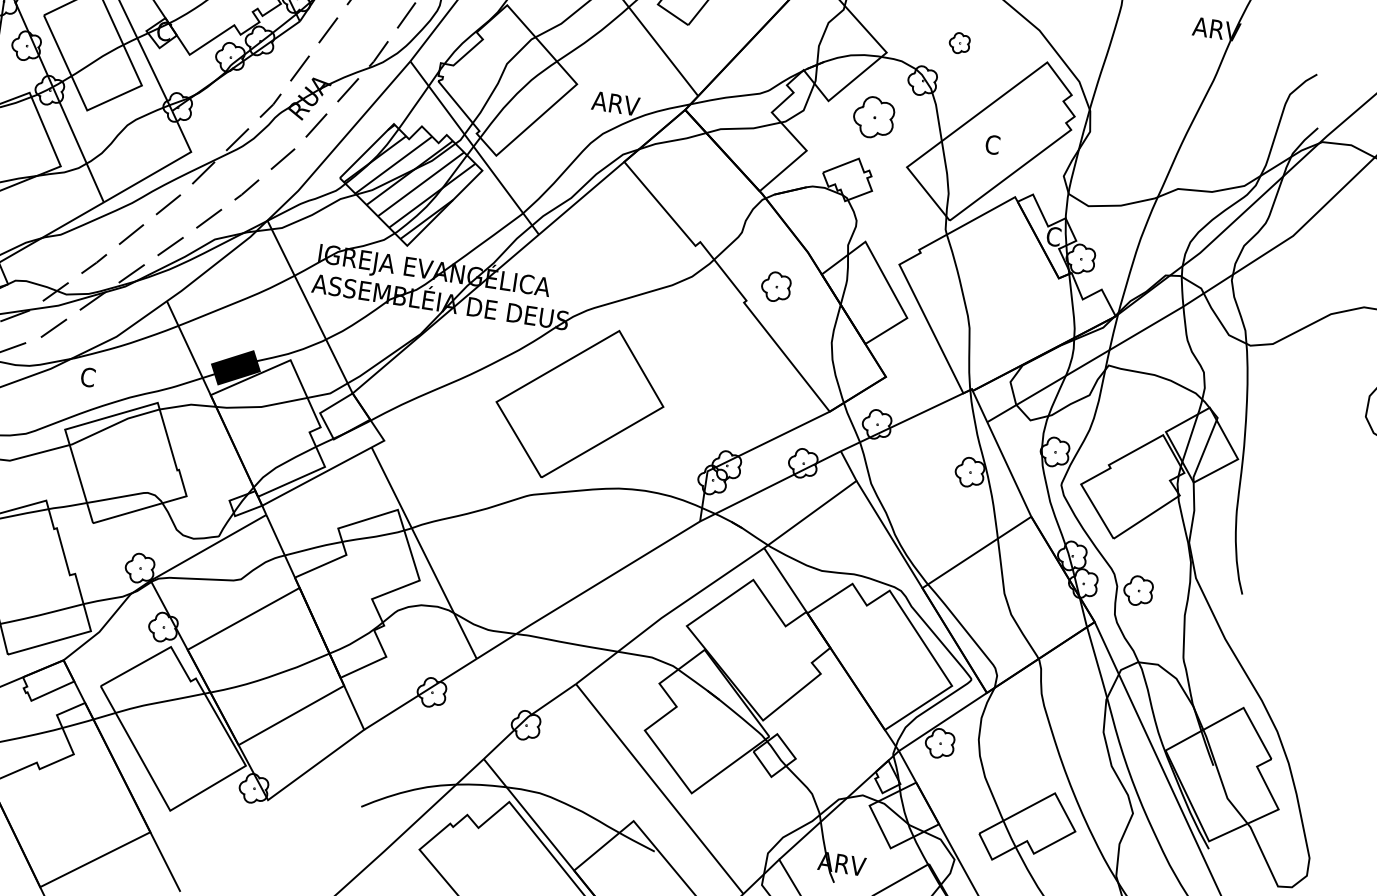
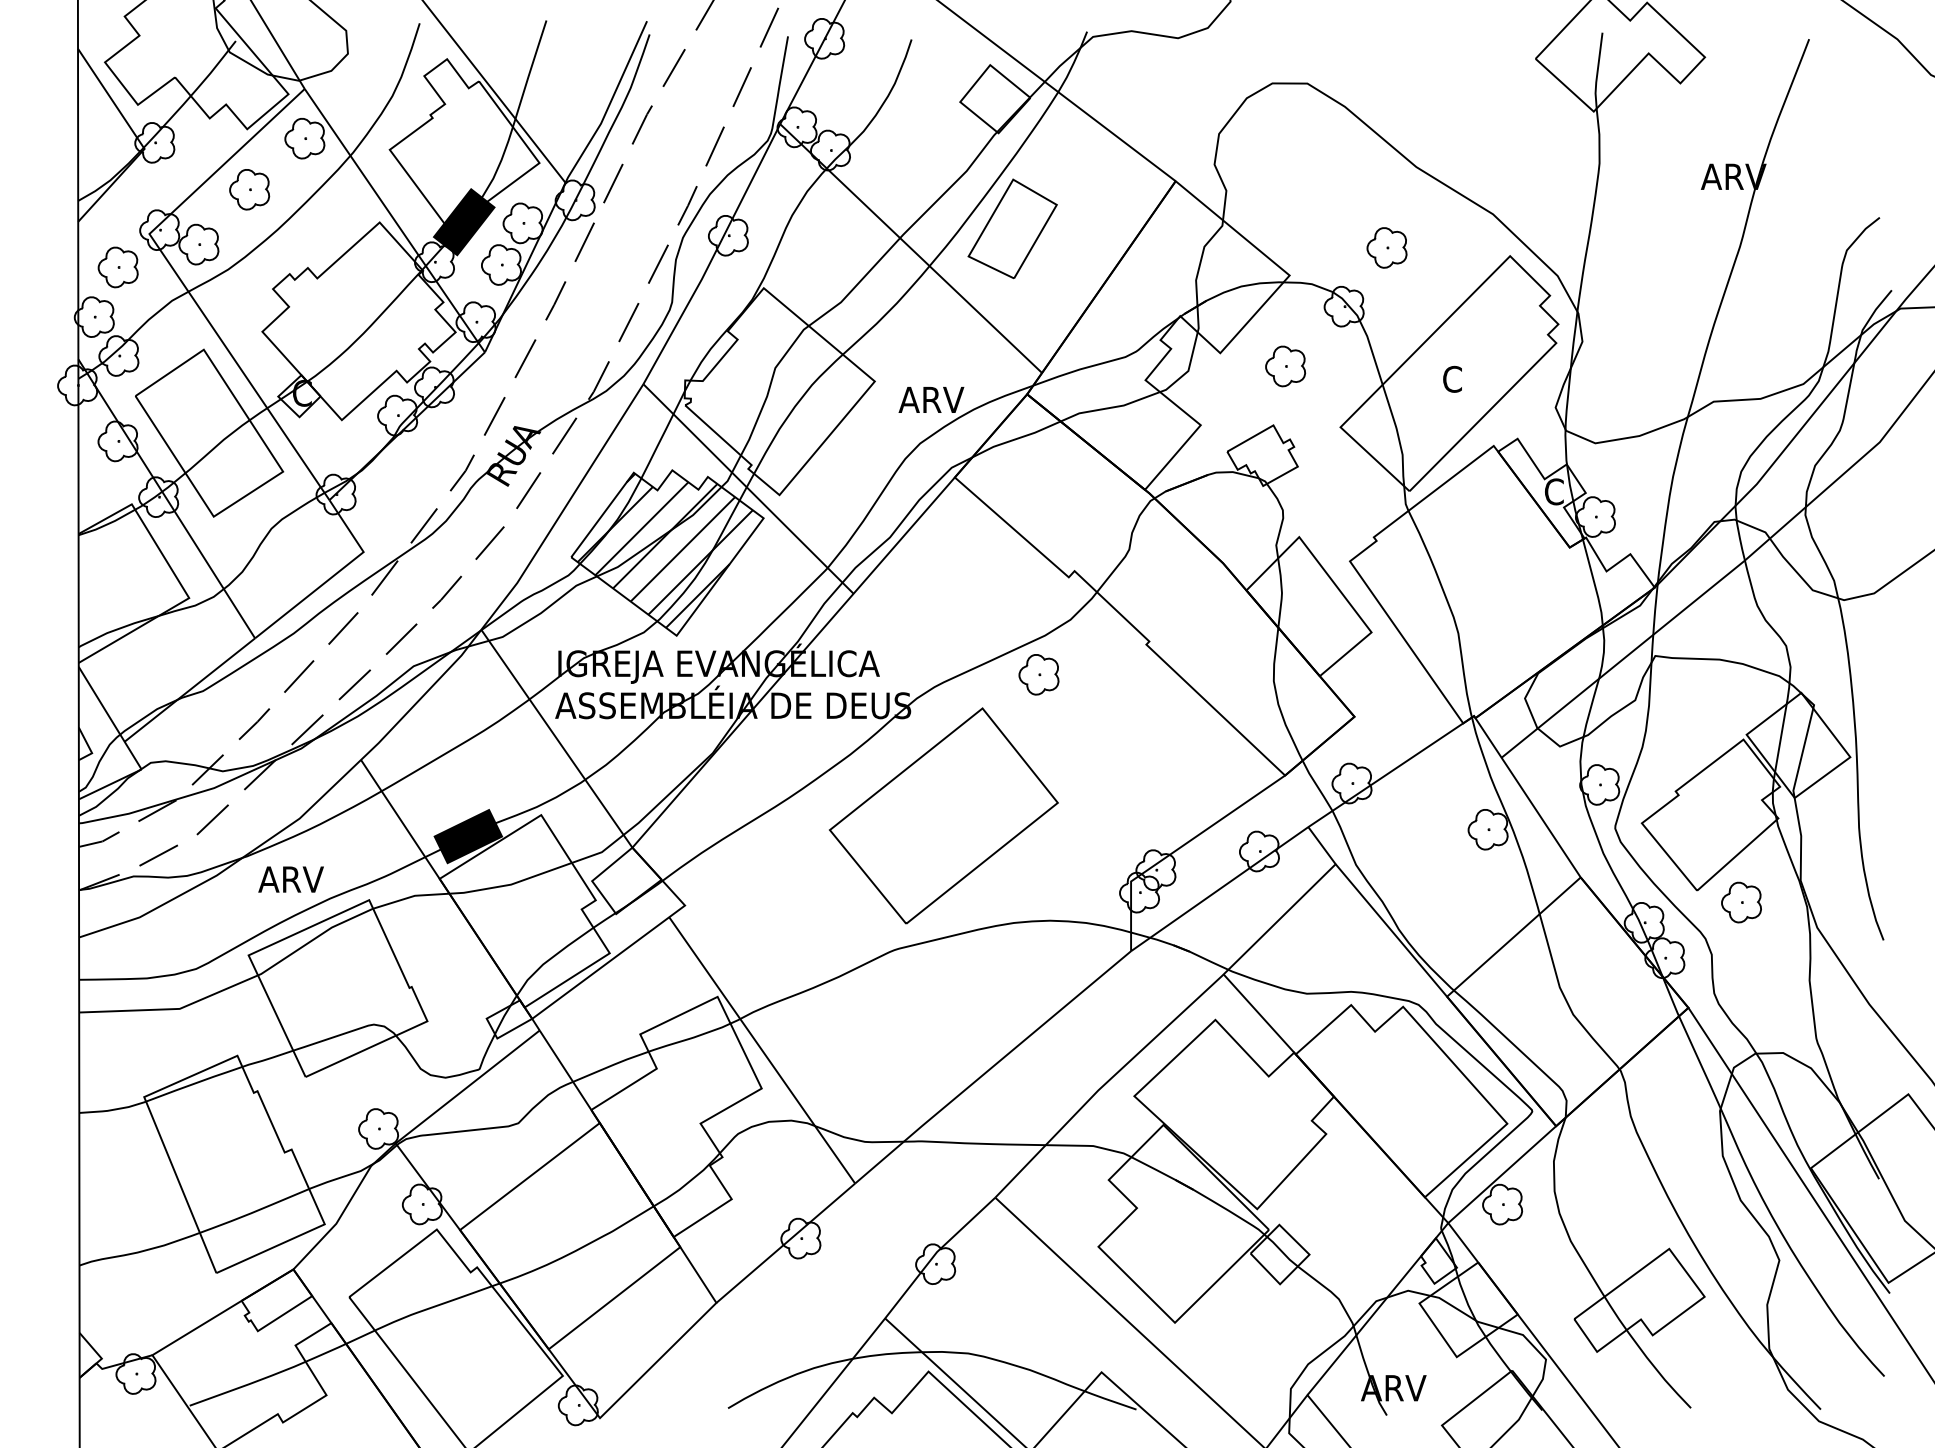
part: (959, 42) -> (1386, 247), size x1.43
part: (873, 117) -> (1285, 366), size x0.71
part: (775, 286) -> (1038, 674), moved
text: (103, 379) -> (290, 879), C -> ARV
part: (1138, 590) -> (1741, 902), moved

